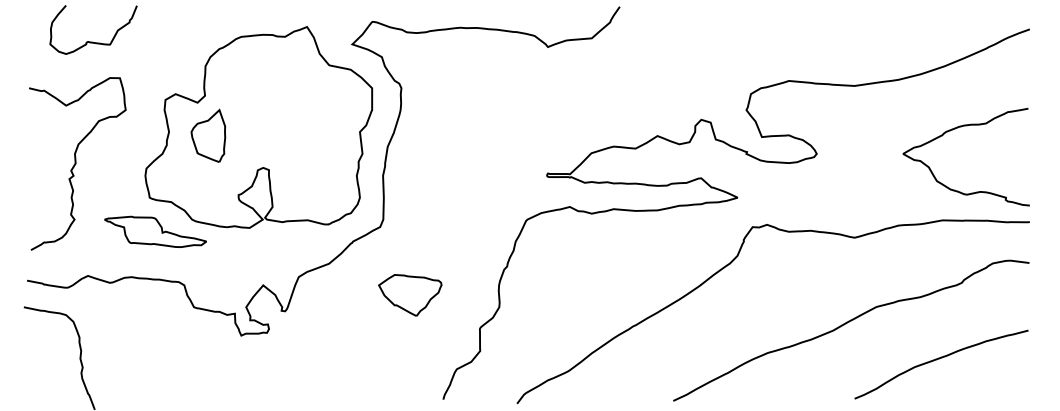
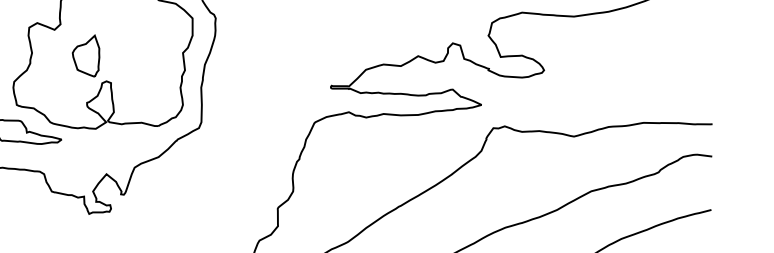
curve: (955, 129) -> (653, 51), removed
part: (208, 135) -> (86, 55), moved
part: (410, 295) -> (222, 182), removed

